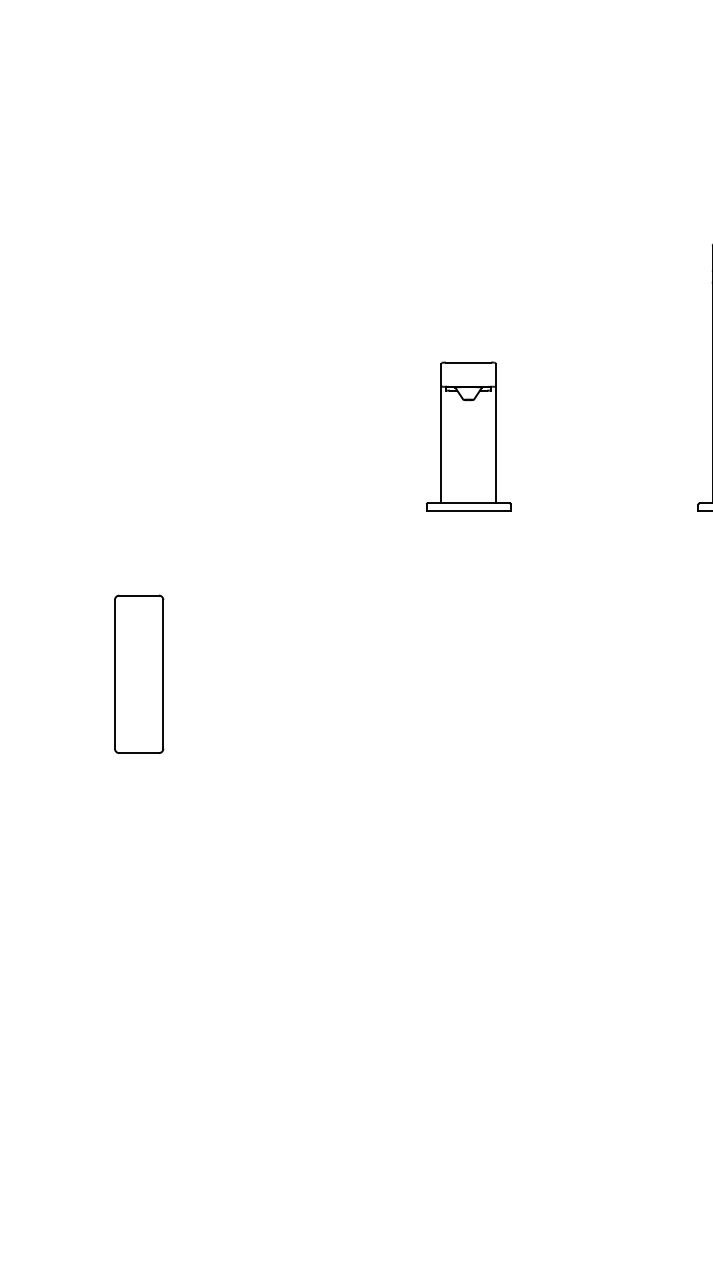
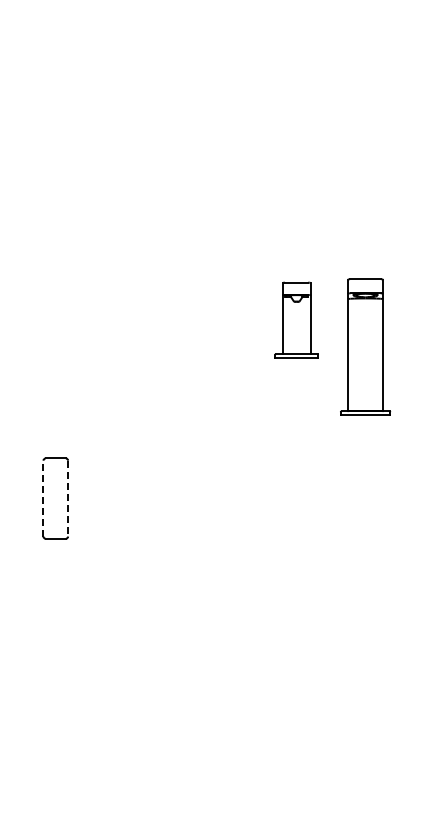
part: (468, 434) -> (296, 319), moved
line: (115, 674) -> (43, 498), solid -> dashed
line: (164, 674) -> (68, 498), solid -> dashed

